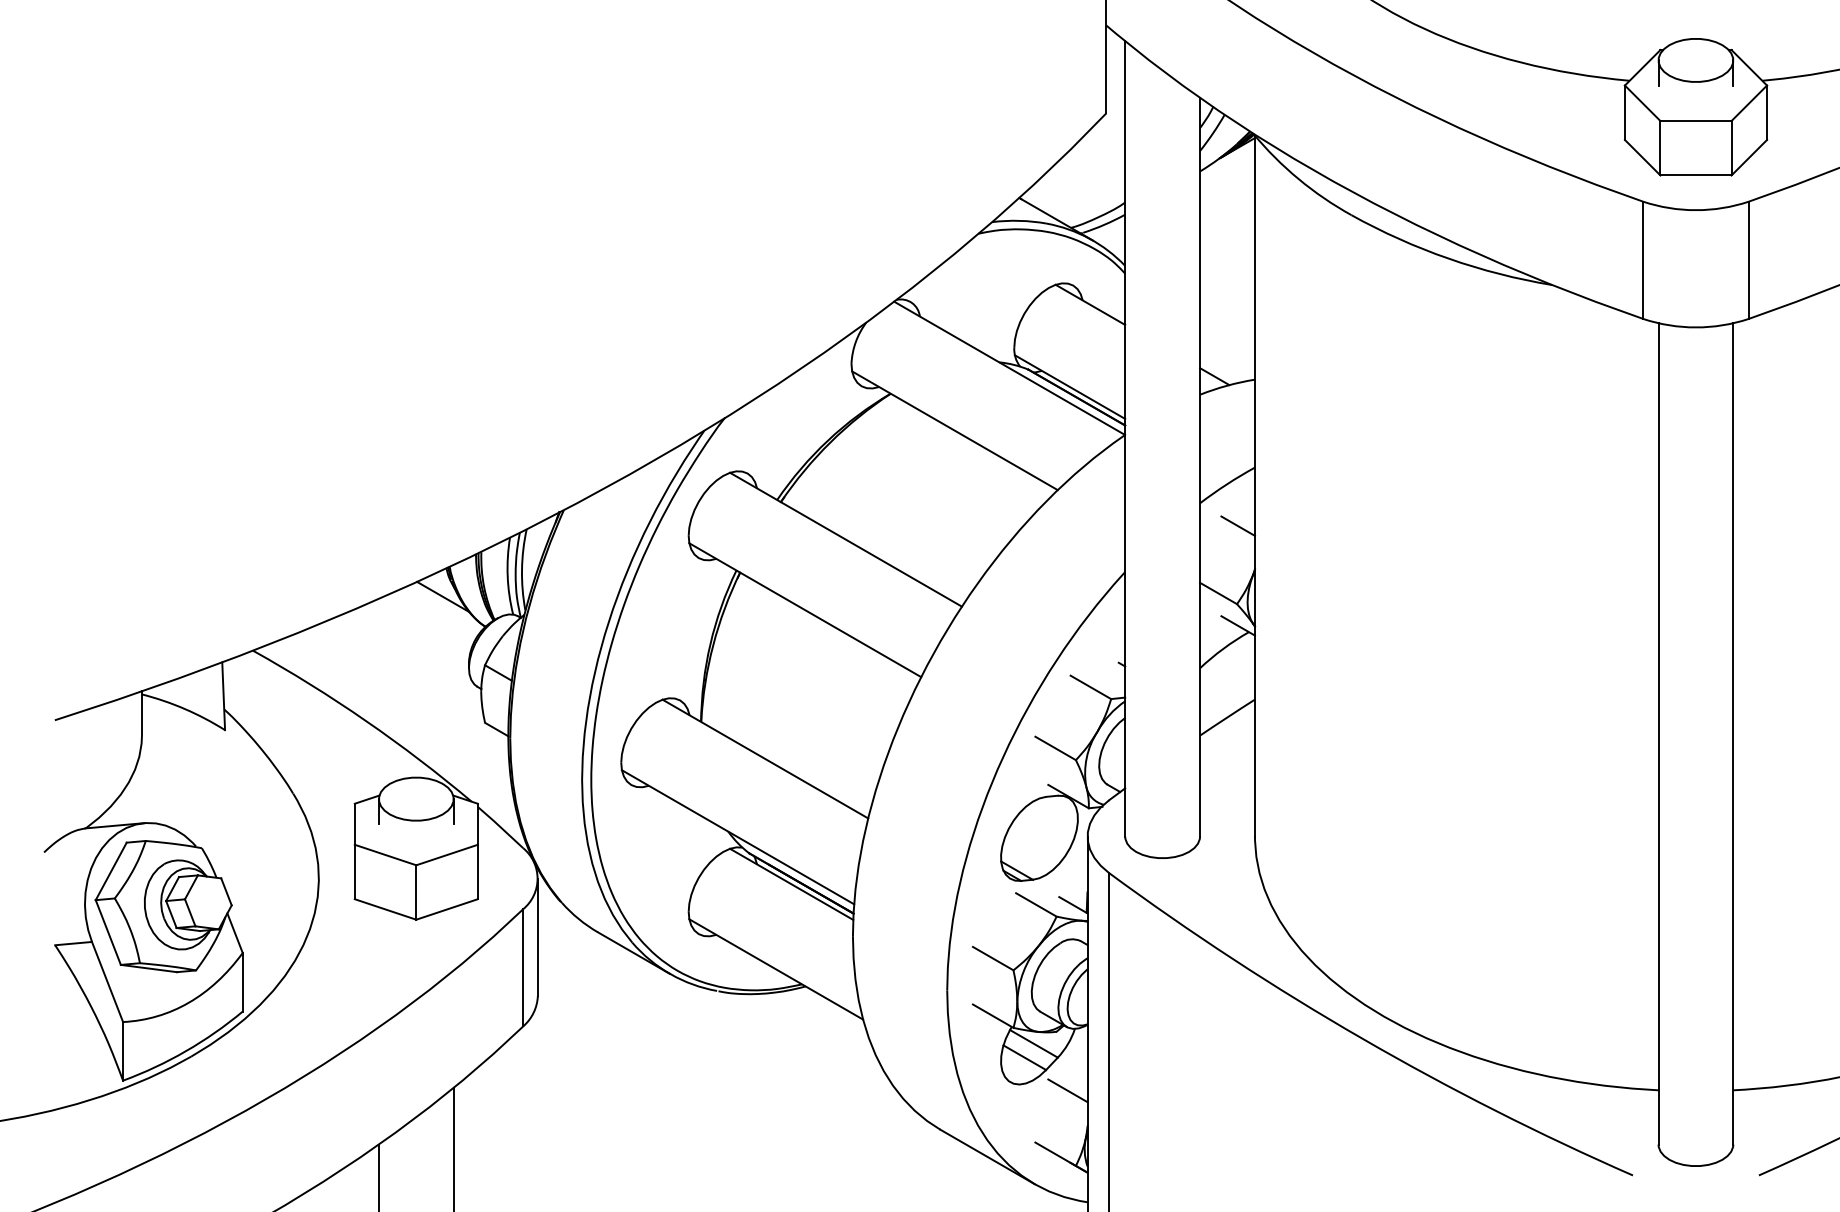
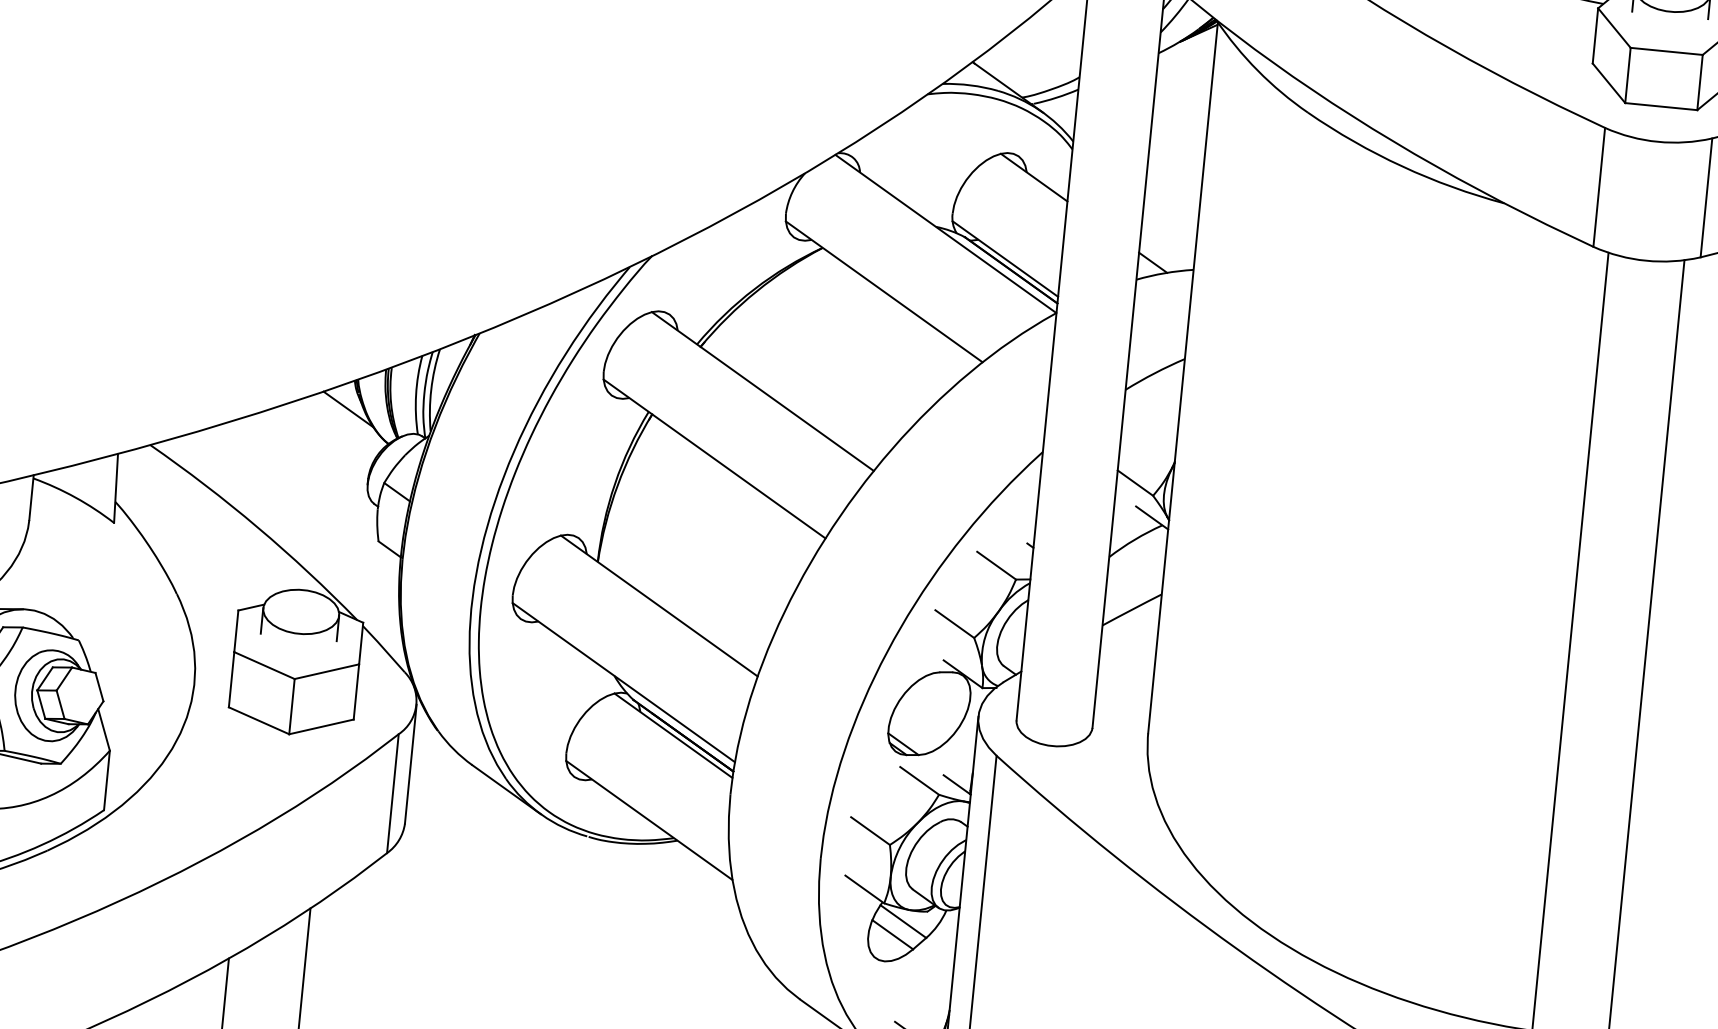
line: (1237, 525) -> (1161, 416), removed
line: (1067, 1090) -> (932, 972), removed

